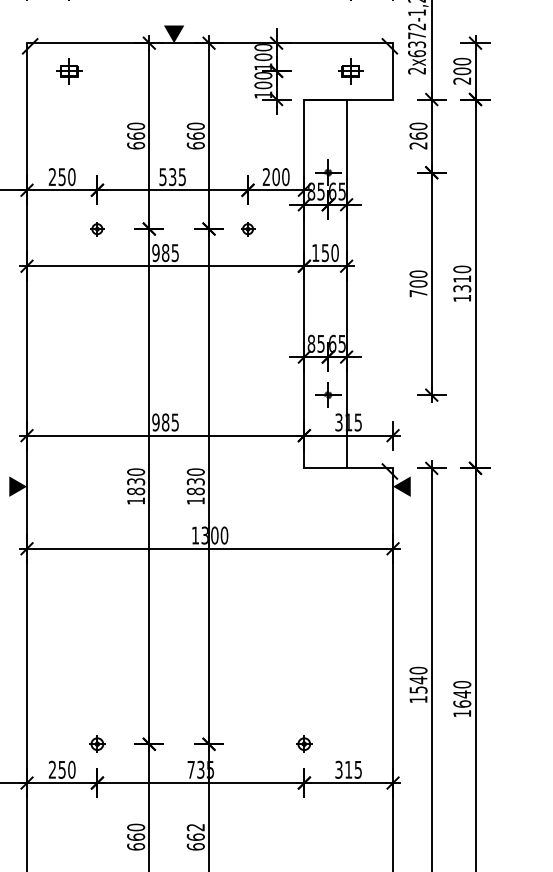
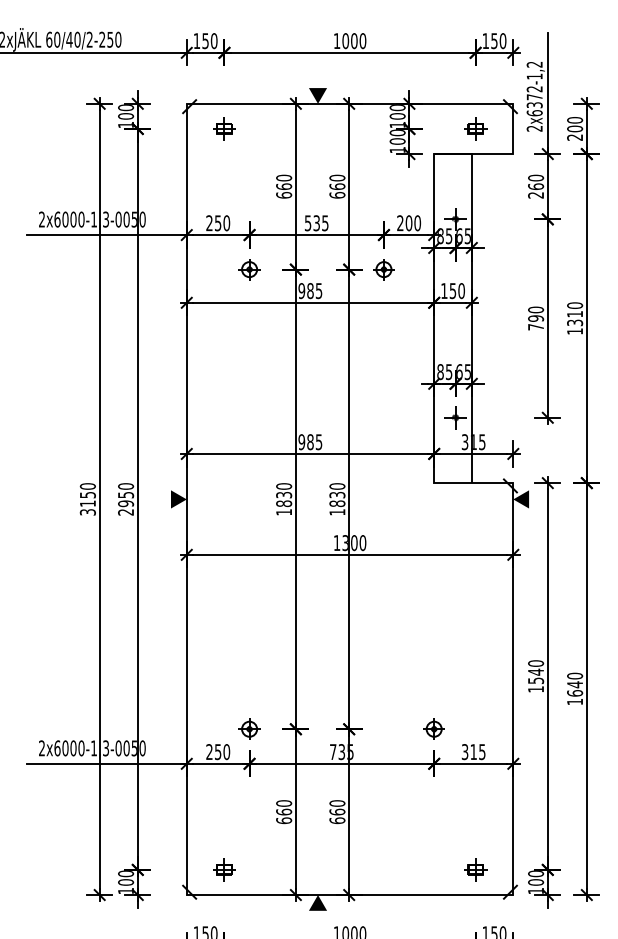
part: (97, 228) -> (249, 269), size x1.67
part: (247, 228) -> (383, 269), size x1.67
text: (419, 283) -> (536, 318), 700 -> 790
part: (97, 743) -> (249, 728), size x1.43
part: (303, 743) -> (433, 728), size x1.43
text: (195, 827) -> (337, 803), 662 -> 660

